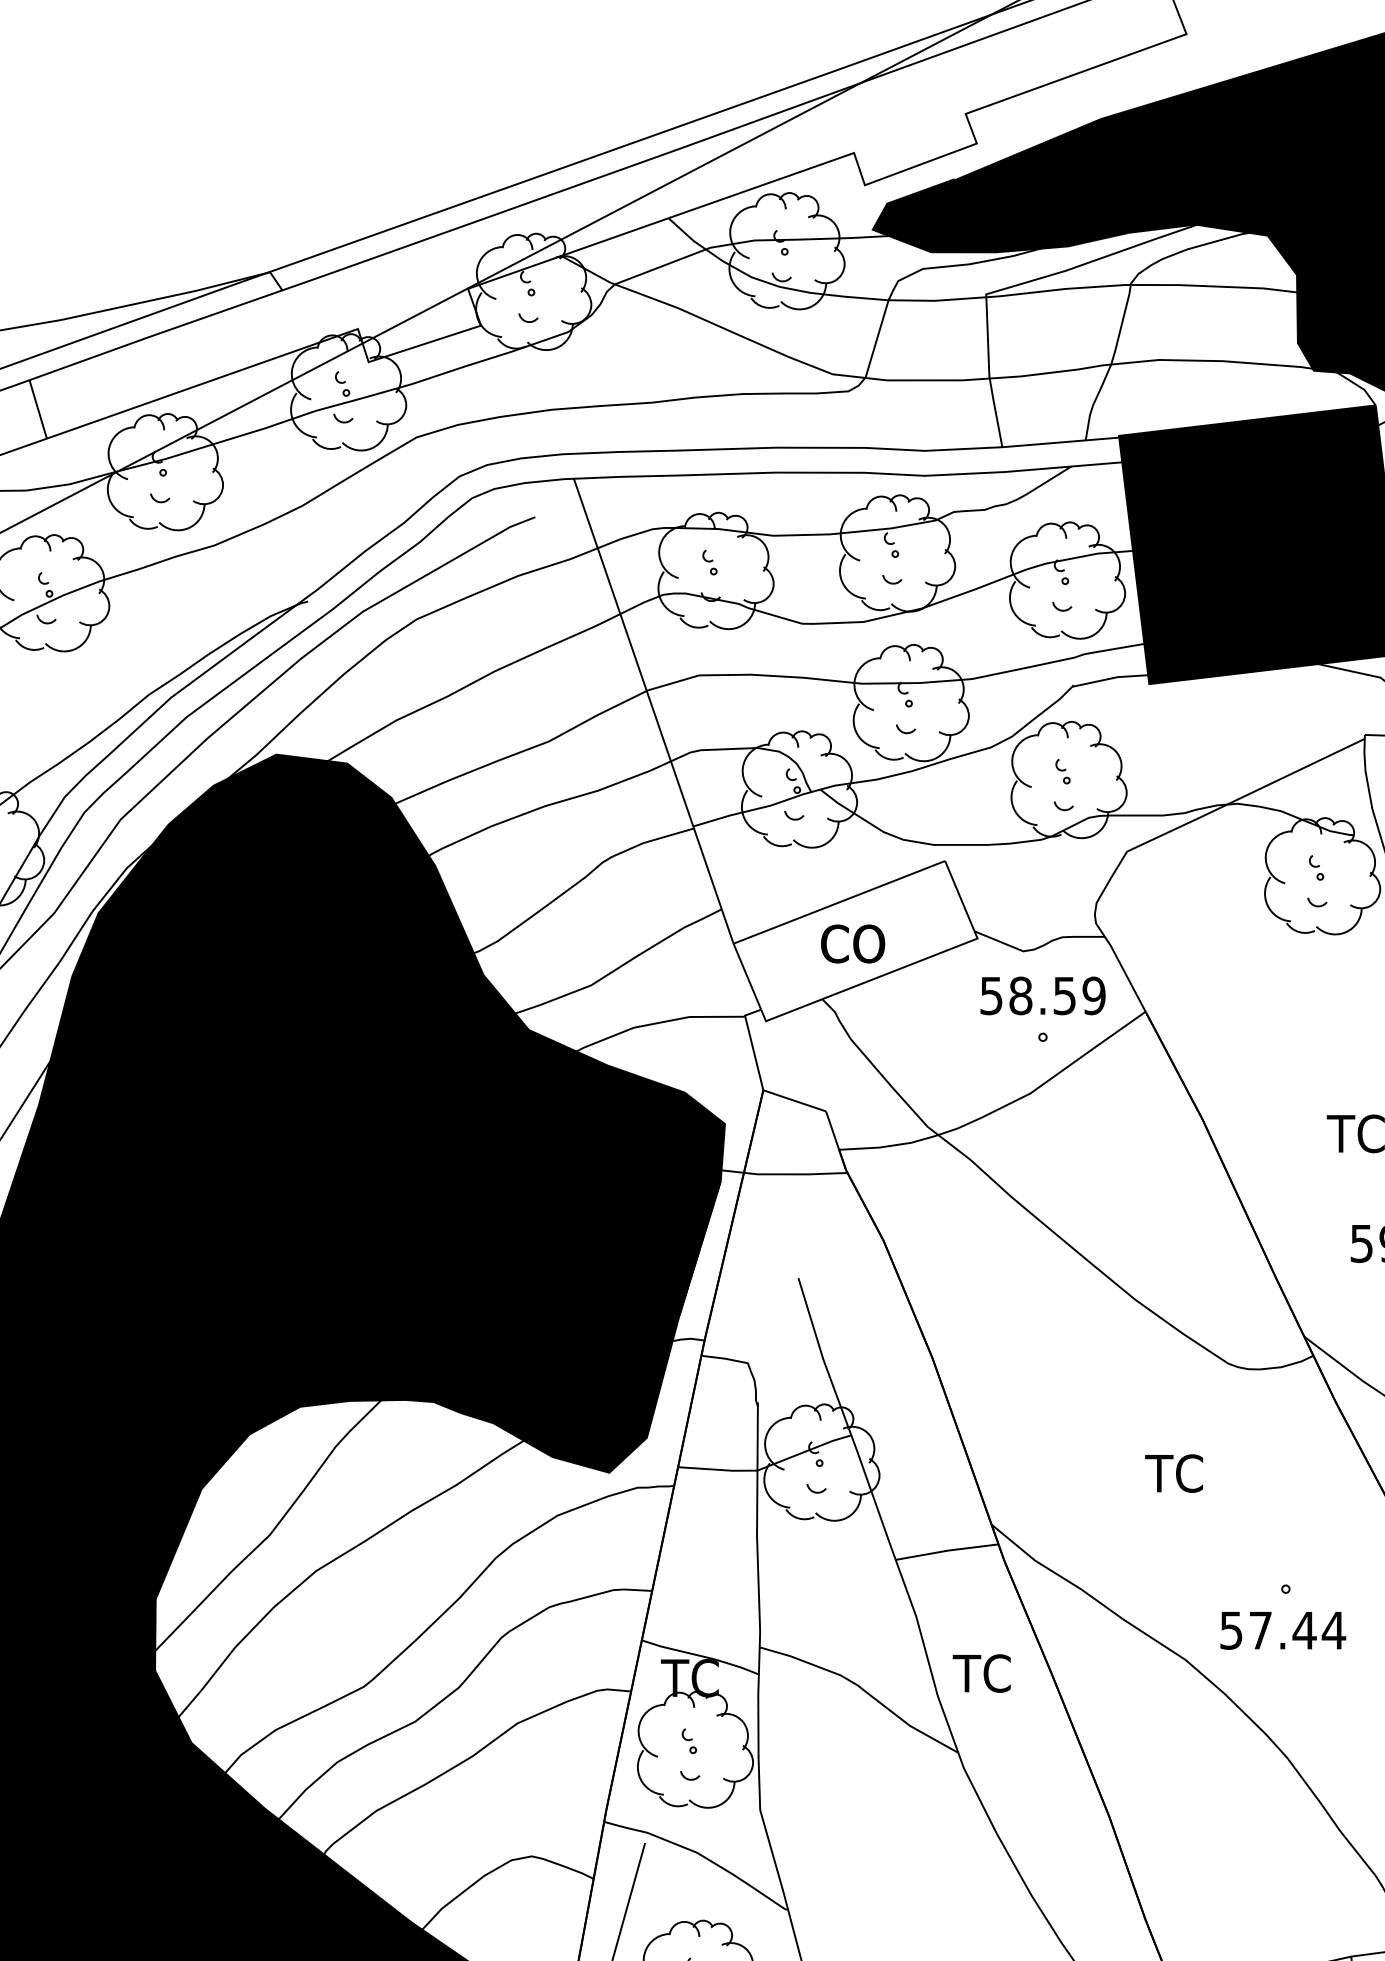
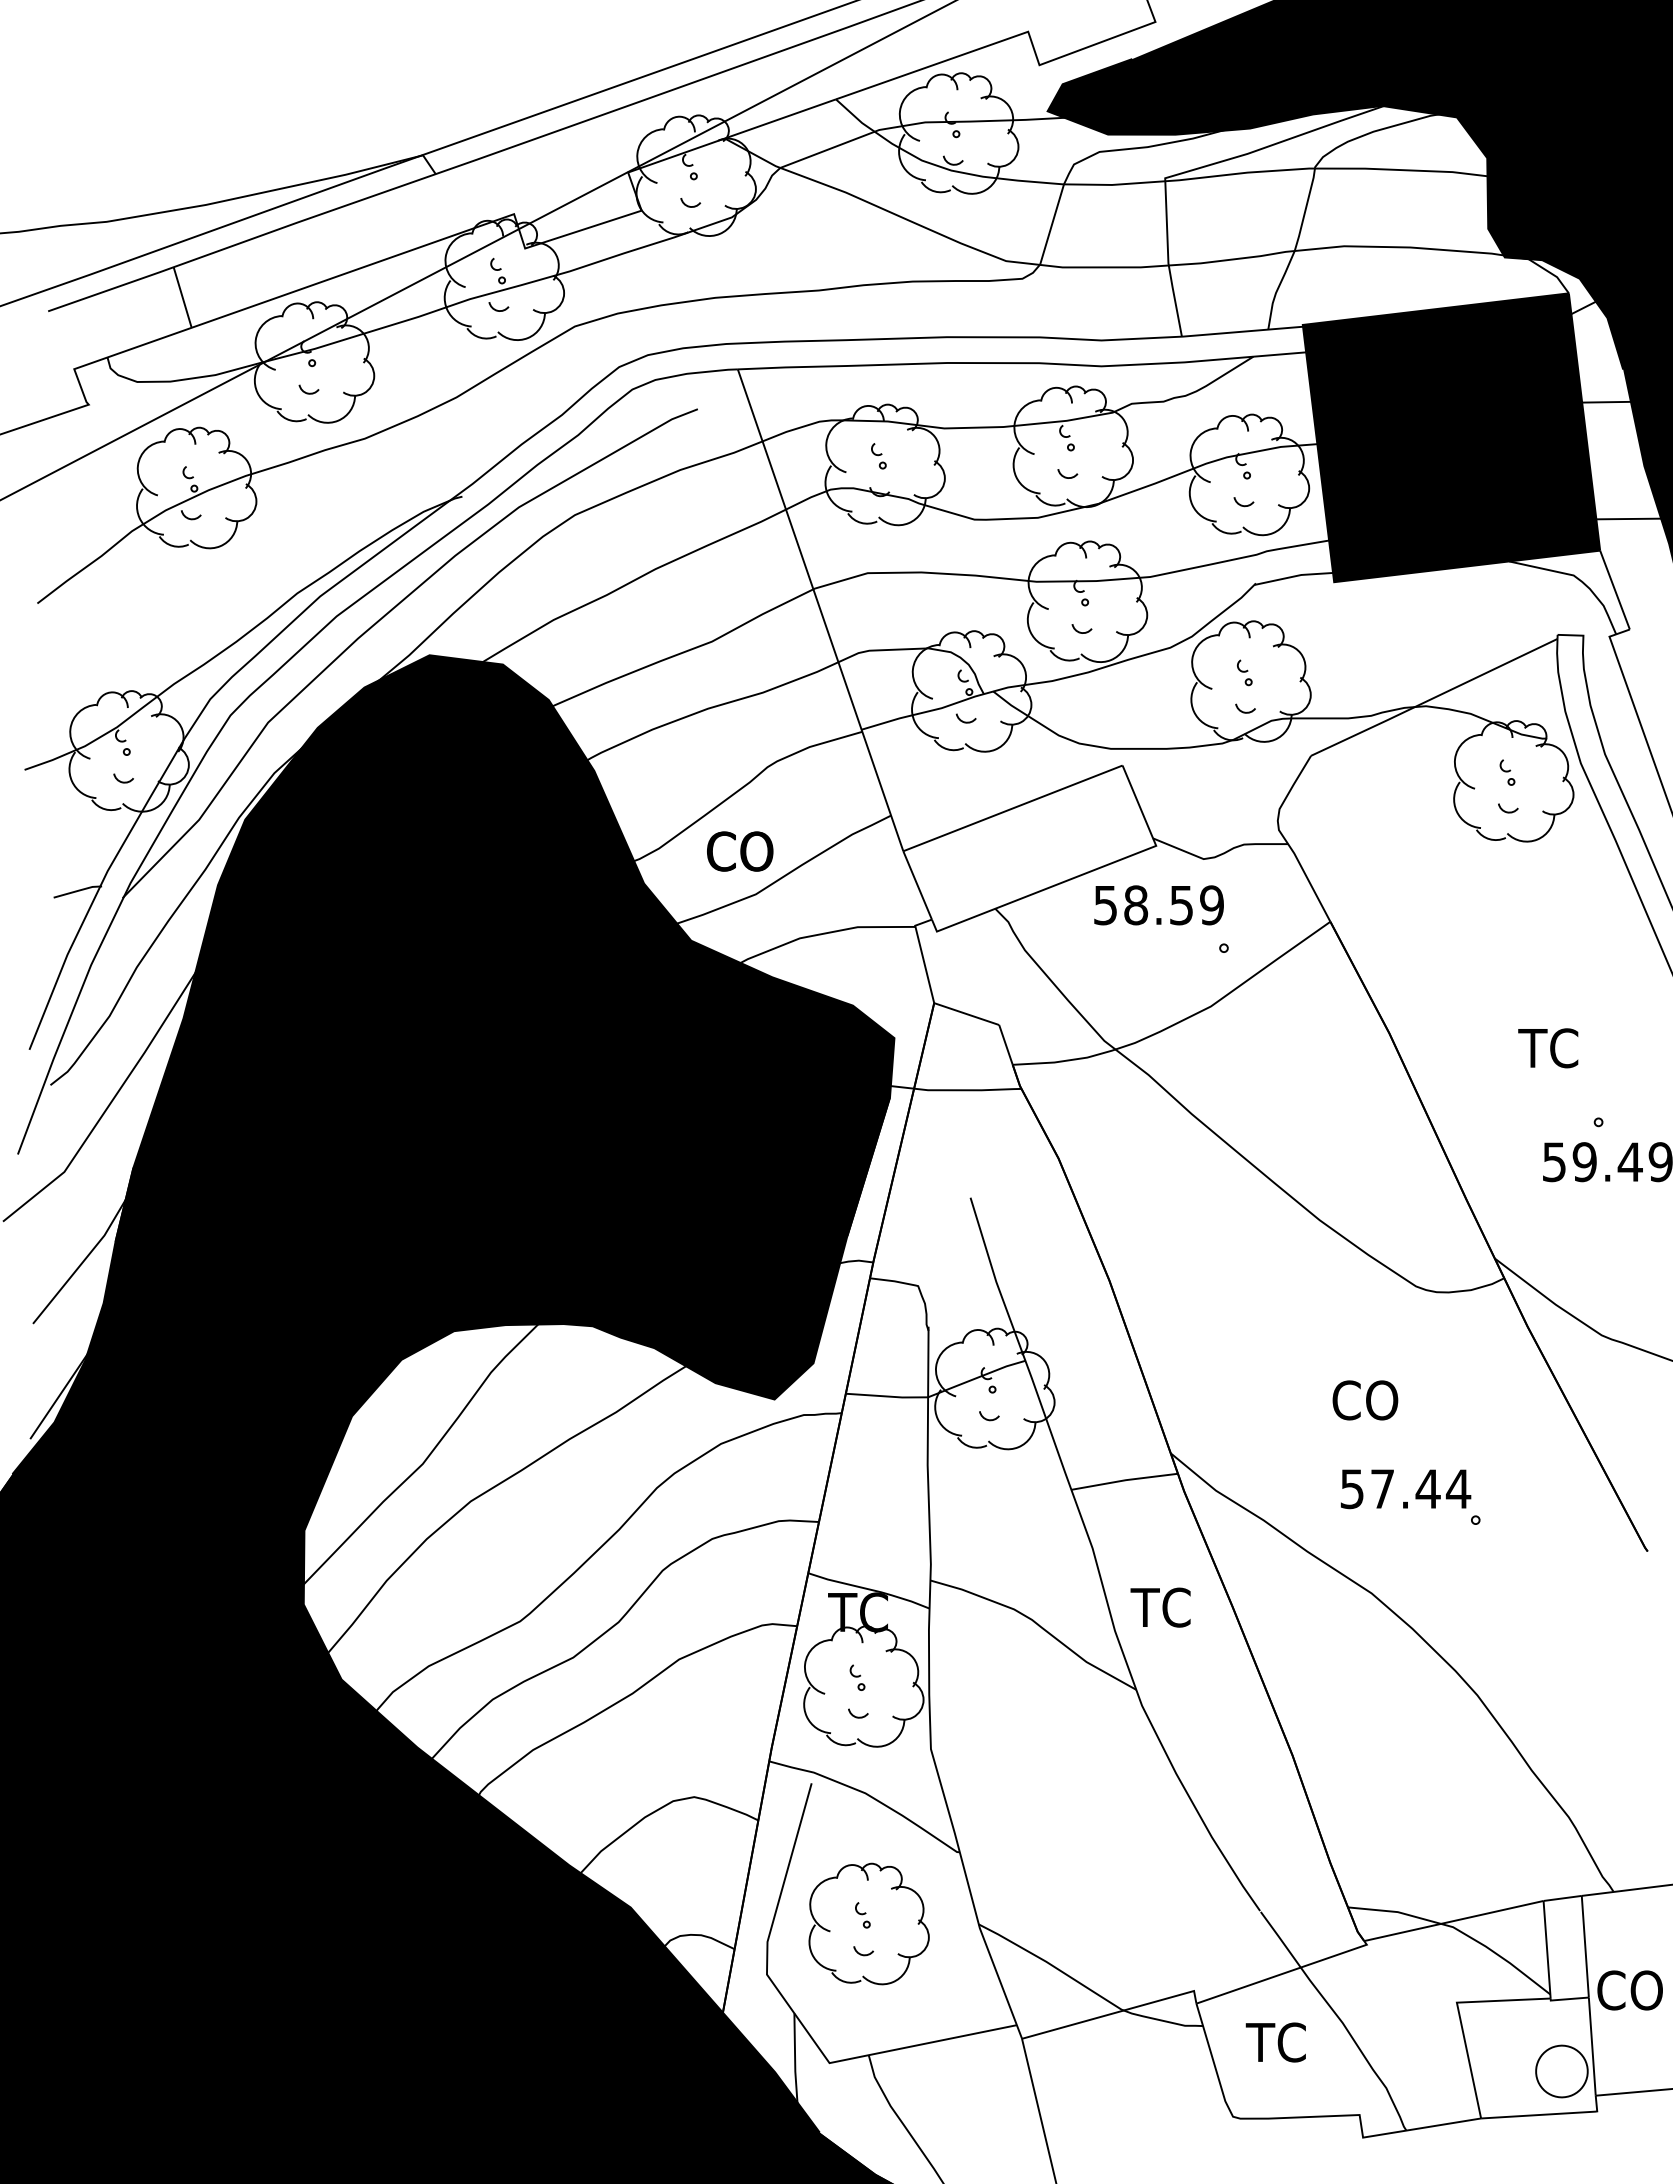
text: (853, 943) -> (740, 851), moved
text: (1042, 996) -> (1158, 905), moved
text: (1177, 1473) -> (1363, 1400), TC -> CO
text: (1282, 1630) -> (1405, 1489), moved

